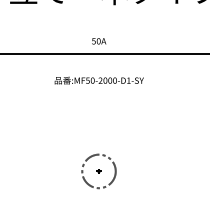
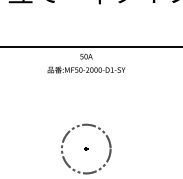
text: (99, 41) -> (86, 56), moved
circle: (98, 171) -> (85, 149), size x1.67

